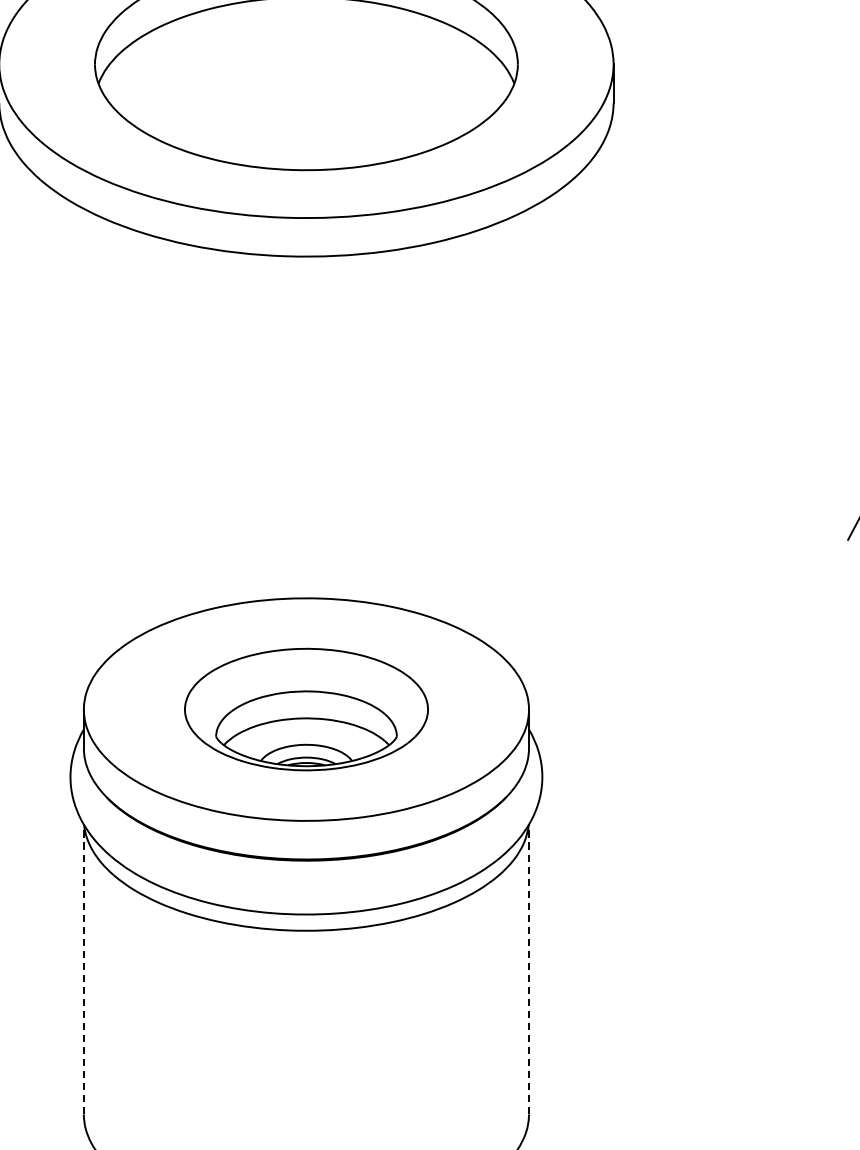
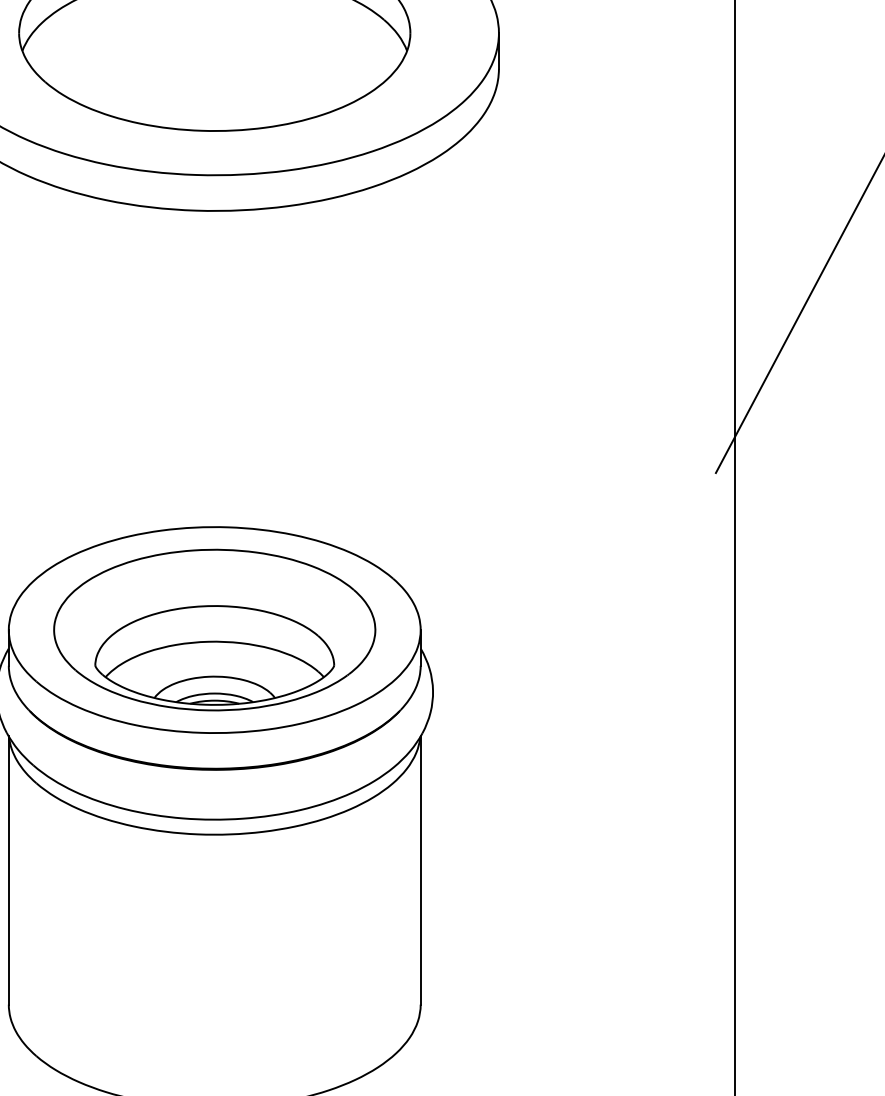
part: (306, 708) -> (214, 629), size x1.43
line: (83, 968) -> (8, 869), dashed -> solid
line: (528, 968) -> (420, 869), dashed -> solid

